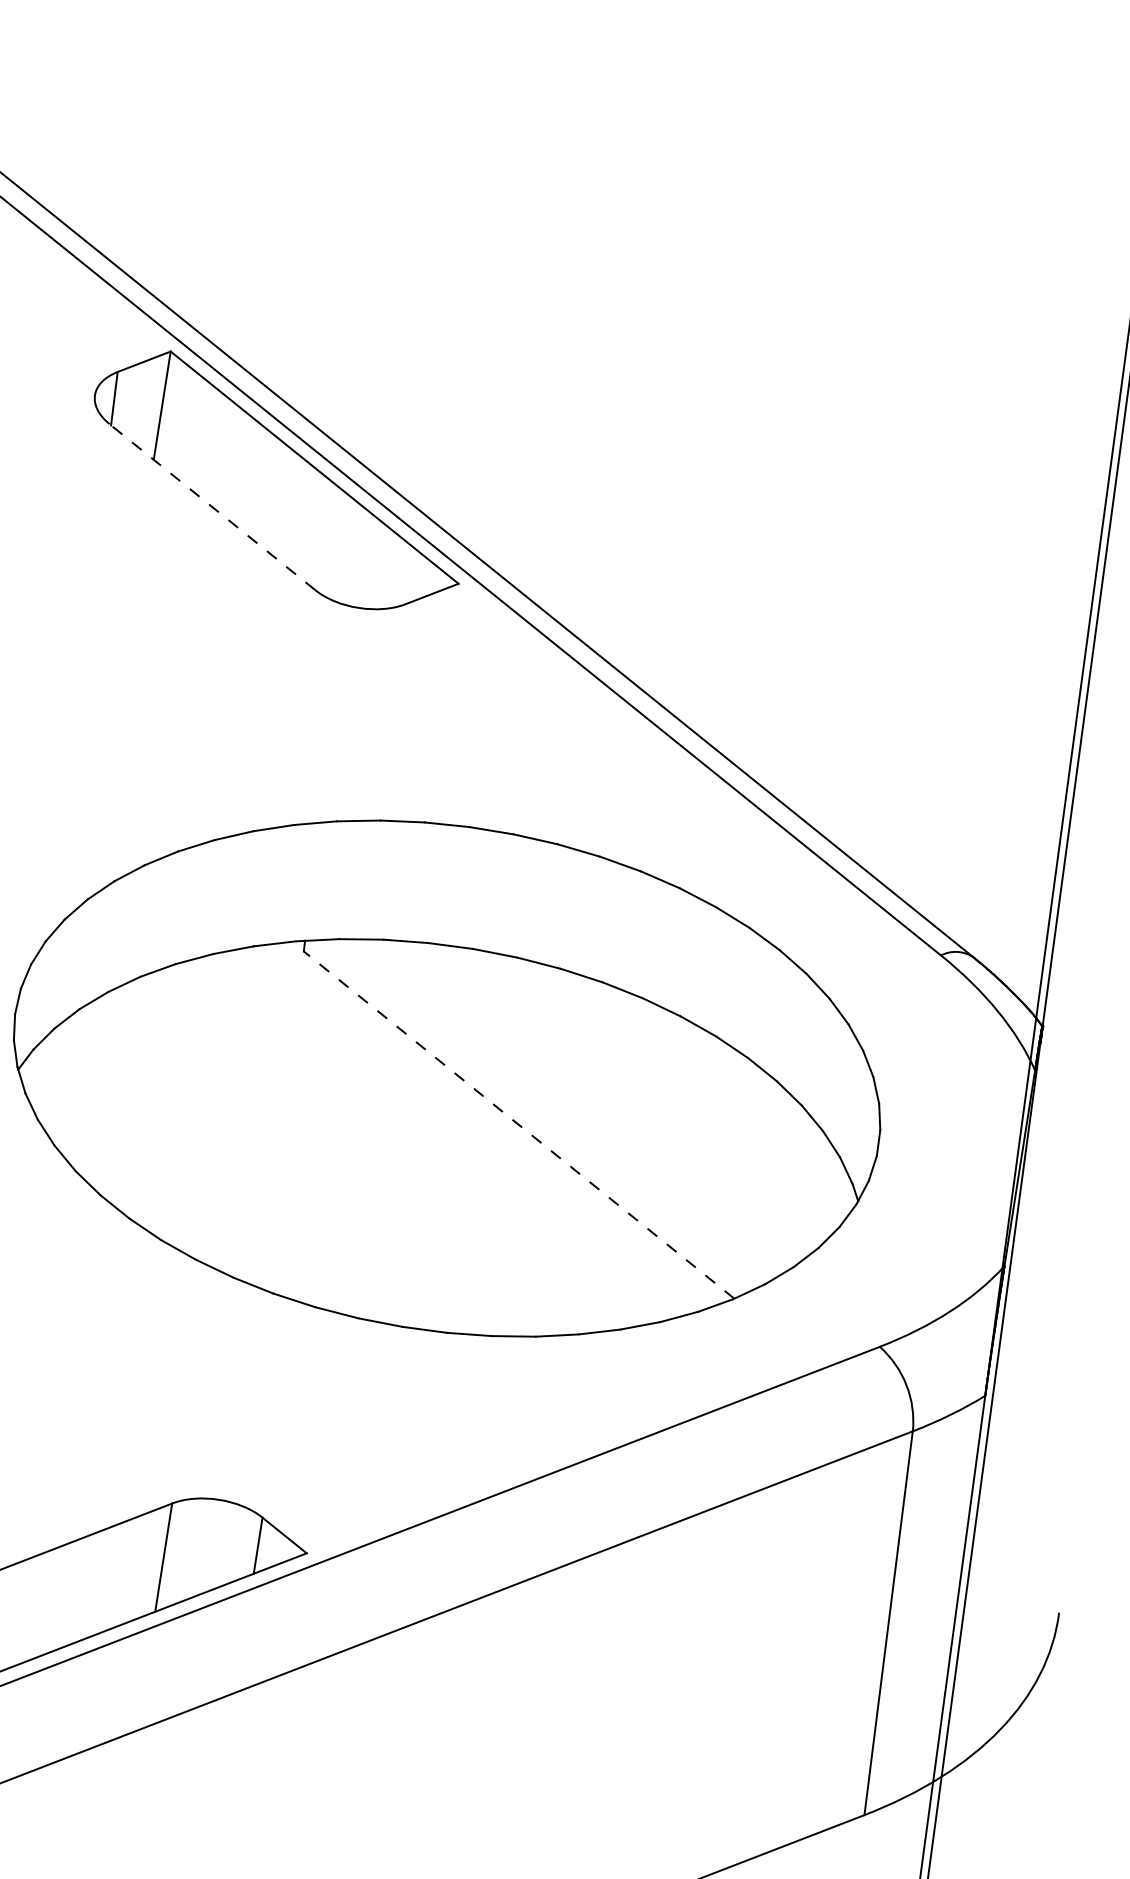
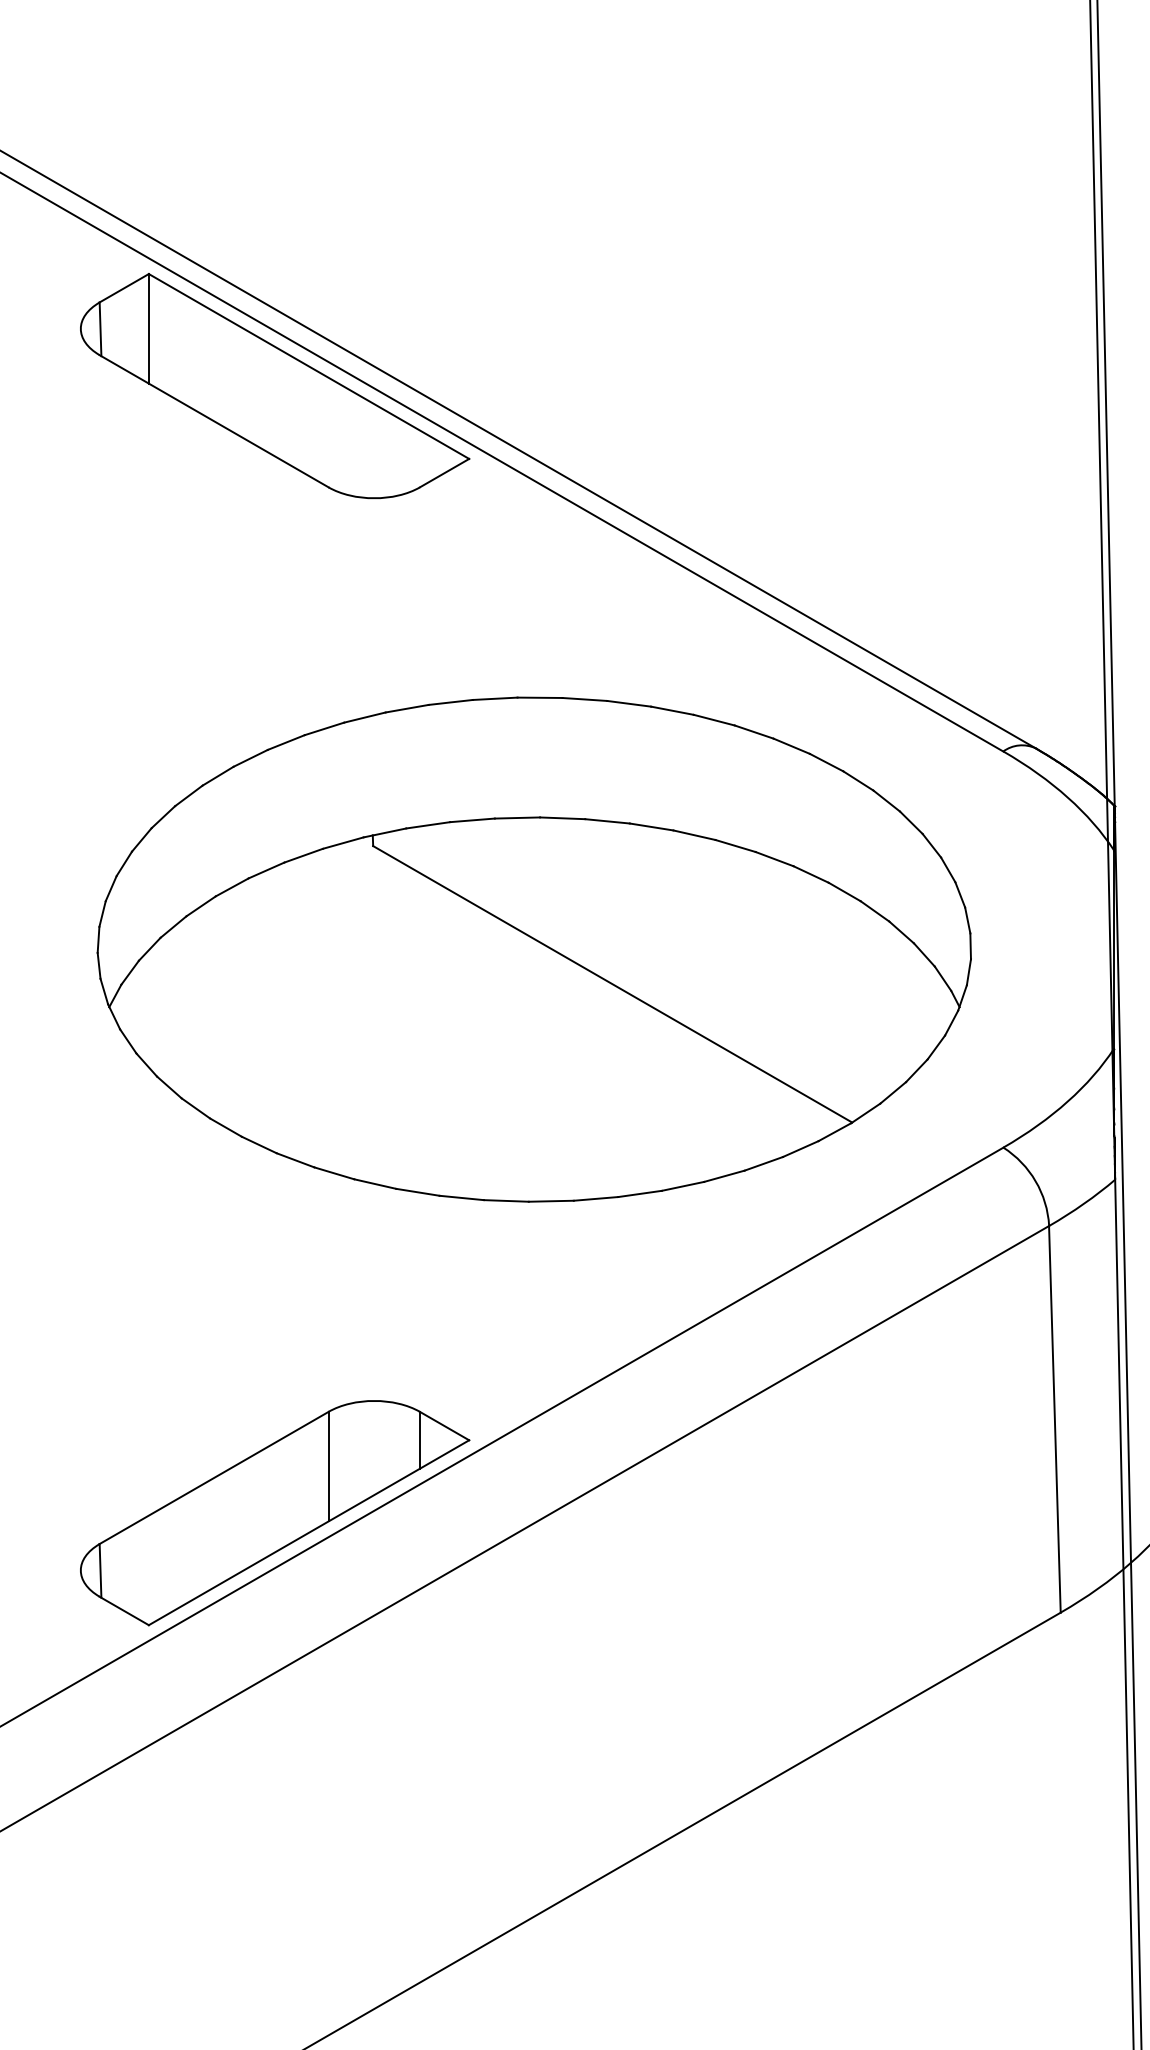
line: (211, 507) -> (213, 421), dashed -> solid
line: (518, 1125) -> (612, 984), dashed -> solid

